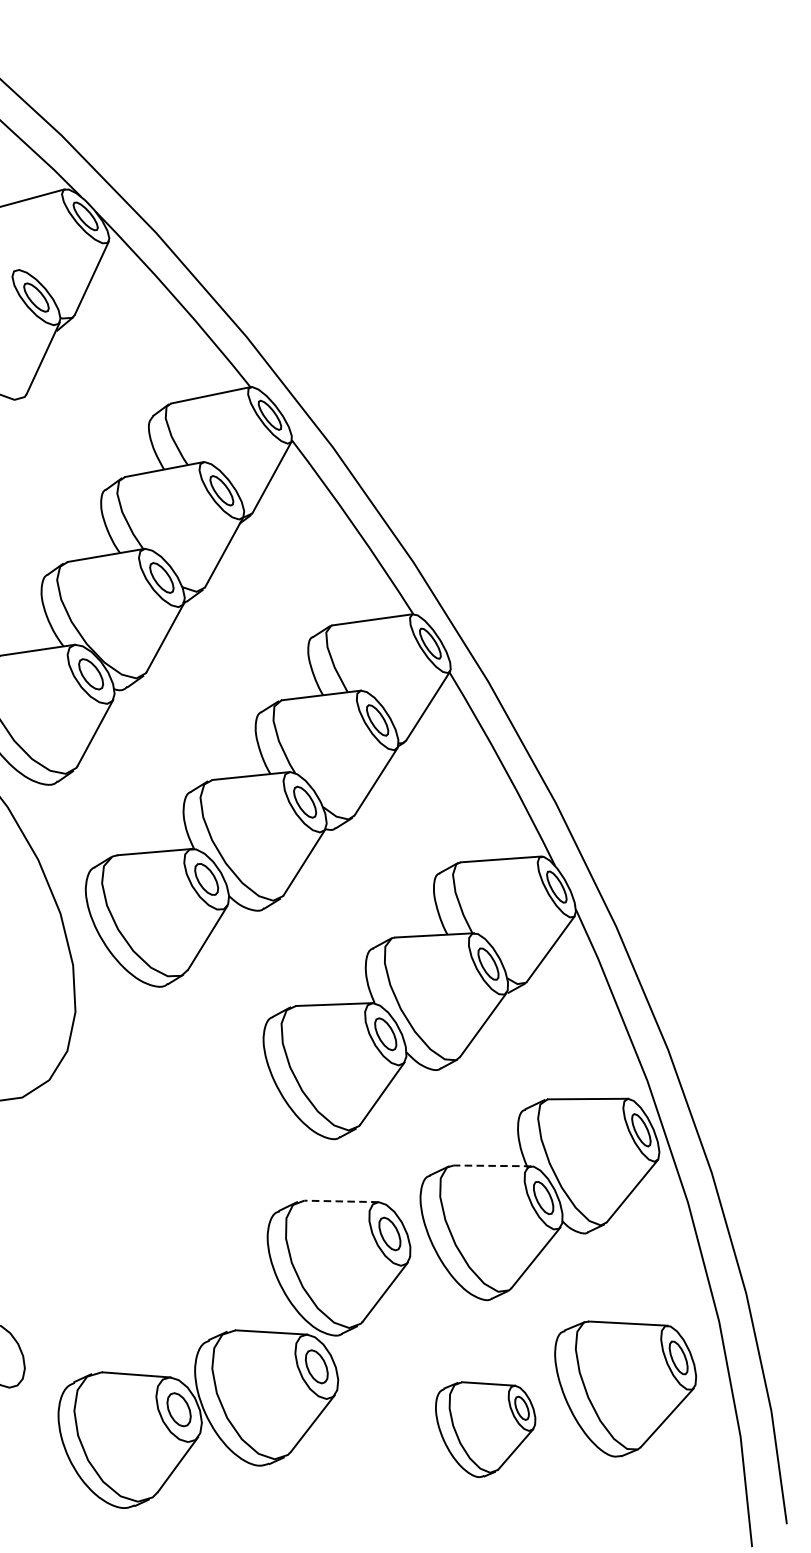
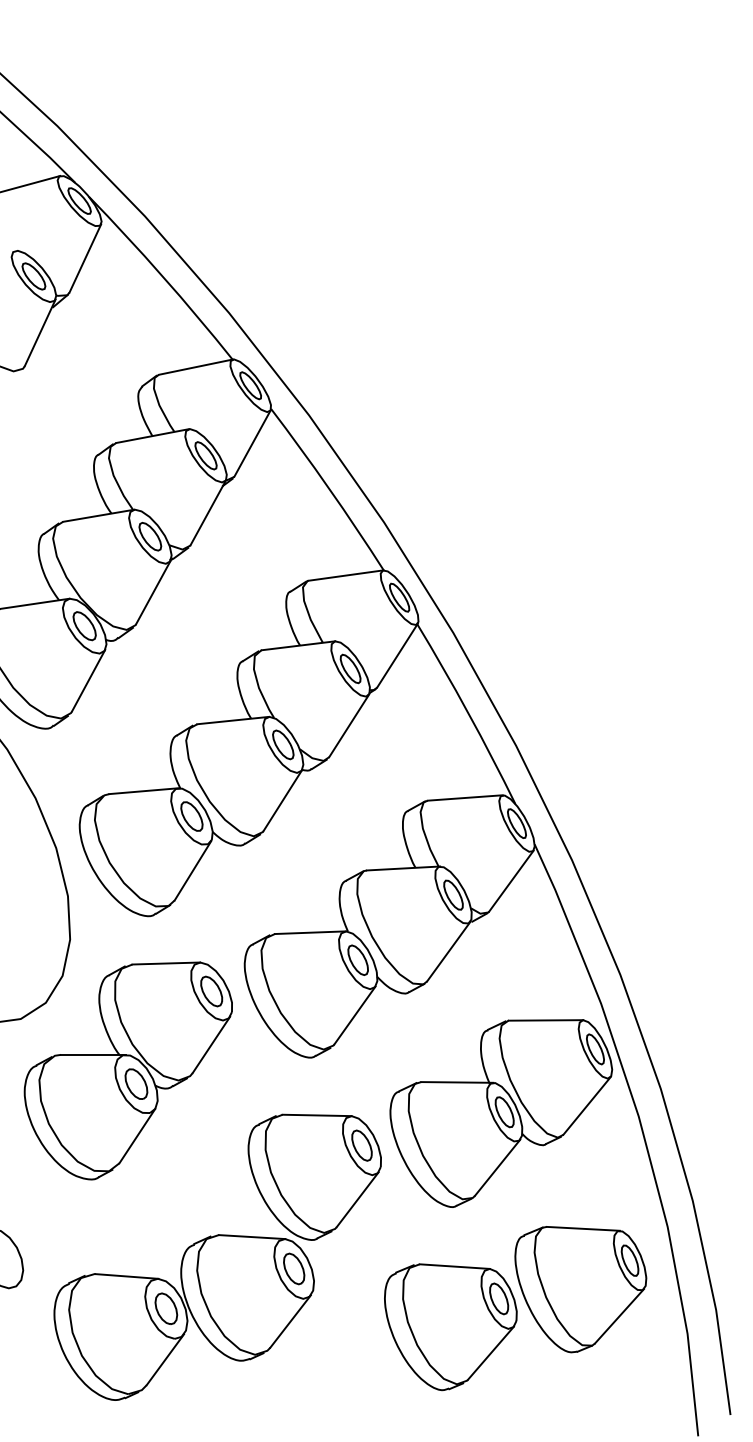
part: (137, 1153) -> (127, 1070), added
line: (491, 1165) -> (456, 1082), dashed -> solid
line: (340, 1201) -> (316, 1115), dashed -> solid
part: (485, 1429) -> (450, 1327), size x1.43

